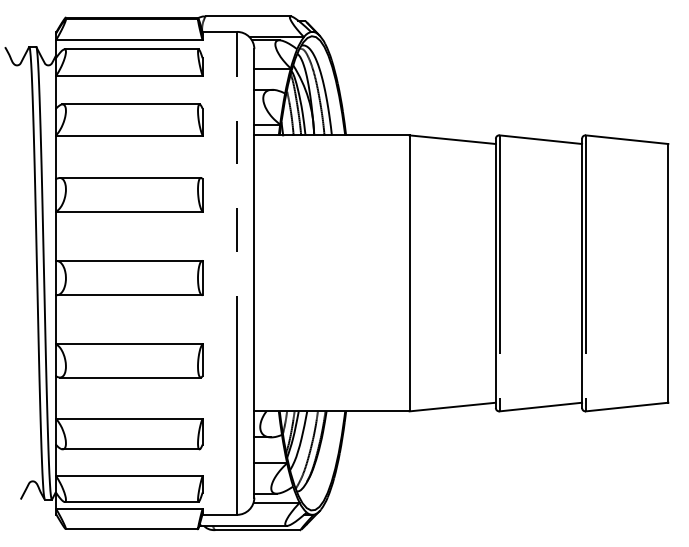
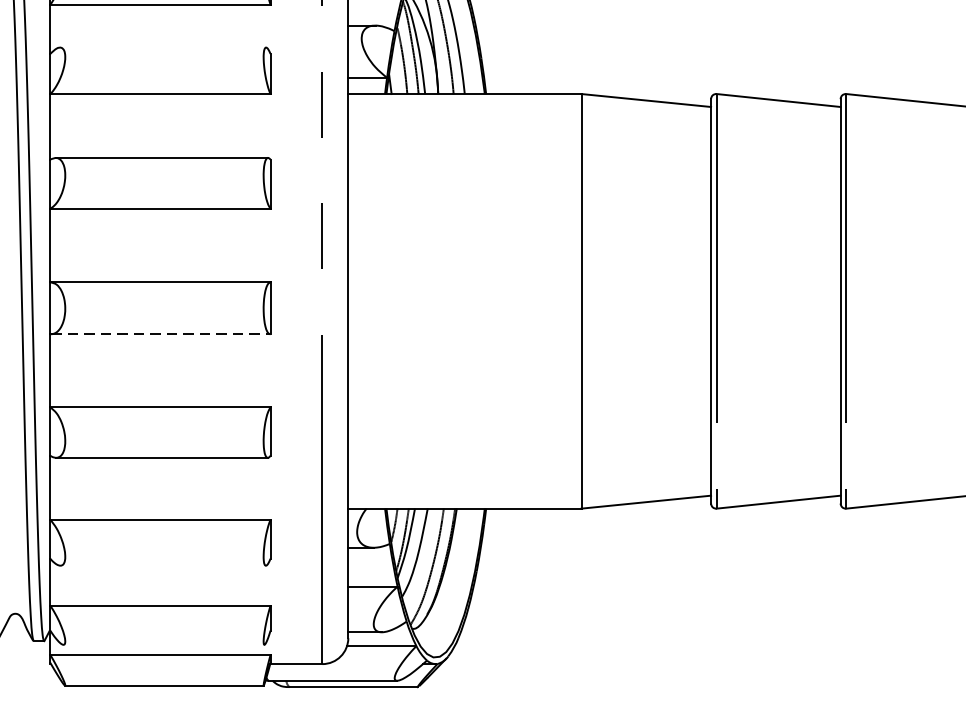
line: (130, 104) -> (162, 47), removed
line: (129, 295) -> (160, 334), solid -> dashed
line: (130, 449) -> (162, 565), removed
line: (131, 502) -> (163, 645), removed

